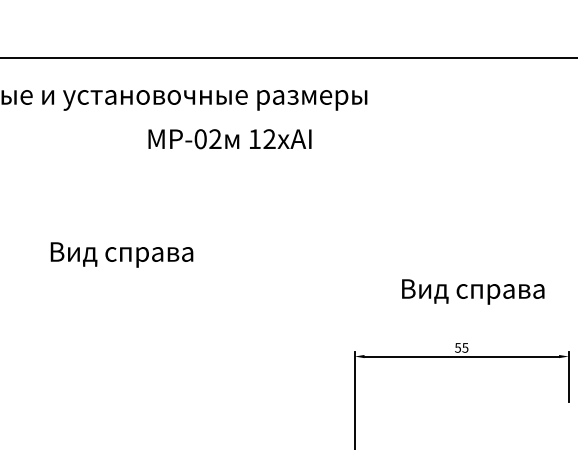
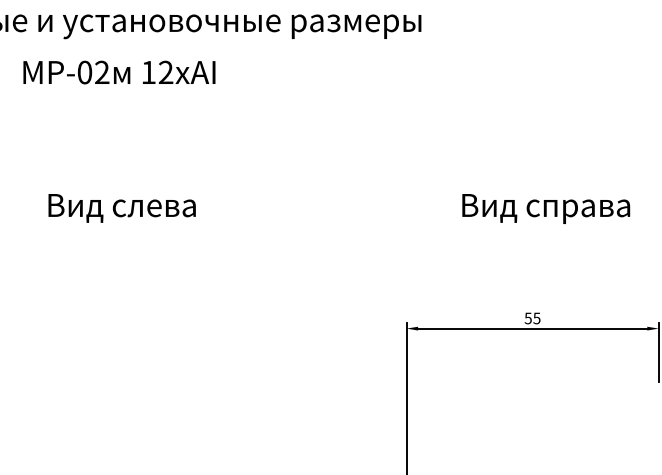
text: (229, 139) -> (118, 72), moved
text: (155, 257) -> (171, 211), Вид справа -> Вид слева
text: (473, 291) -> (546, 208), moved

